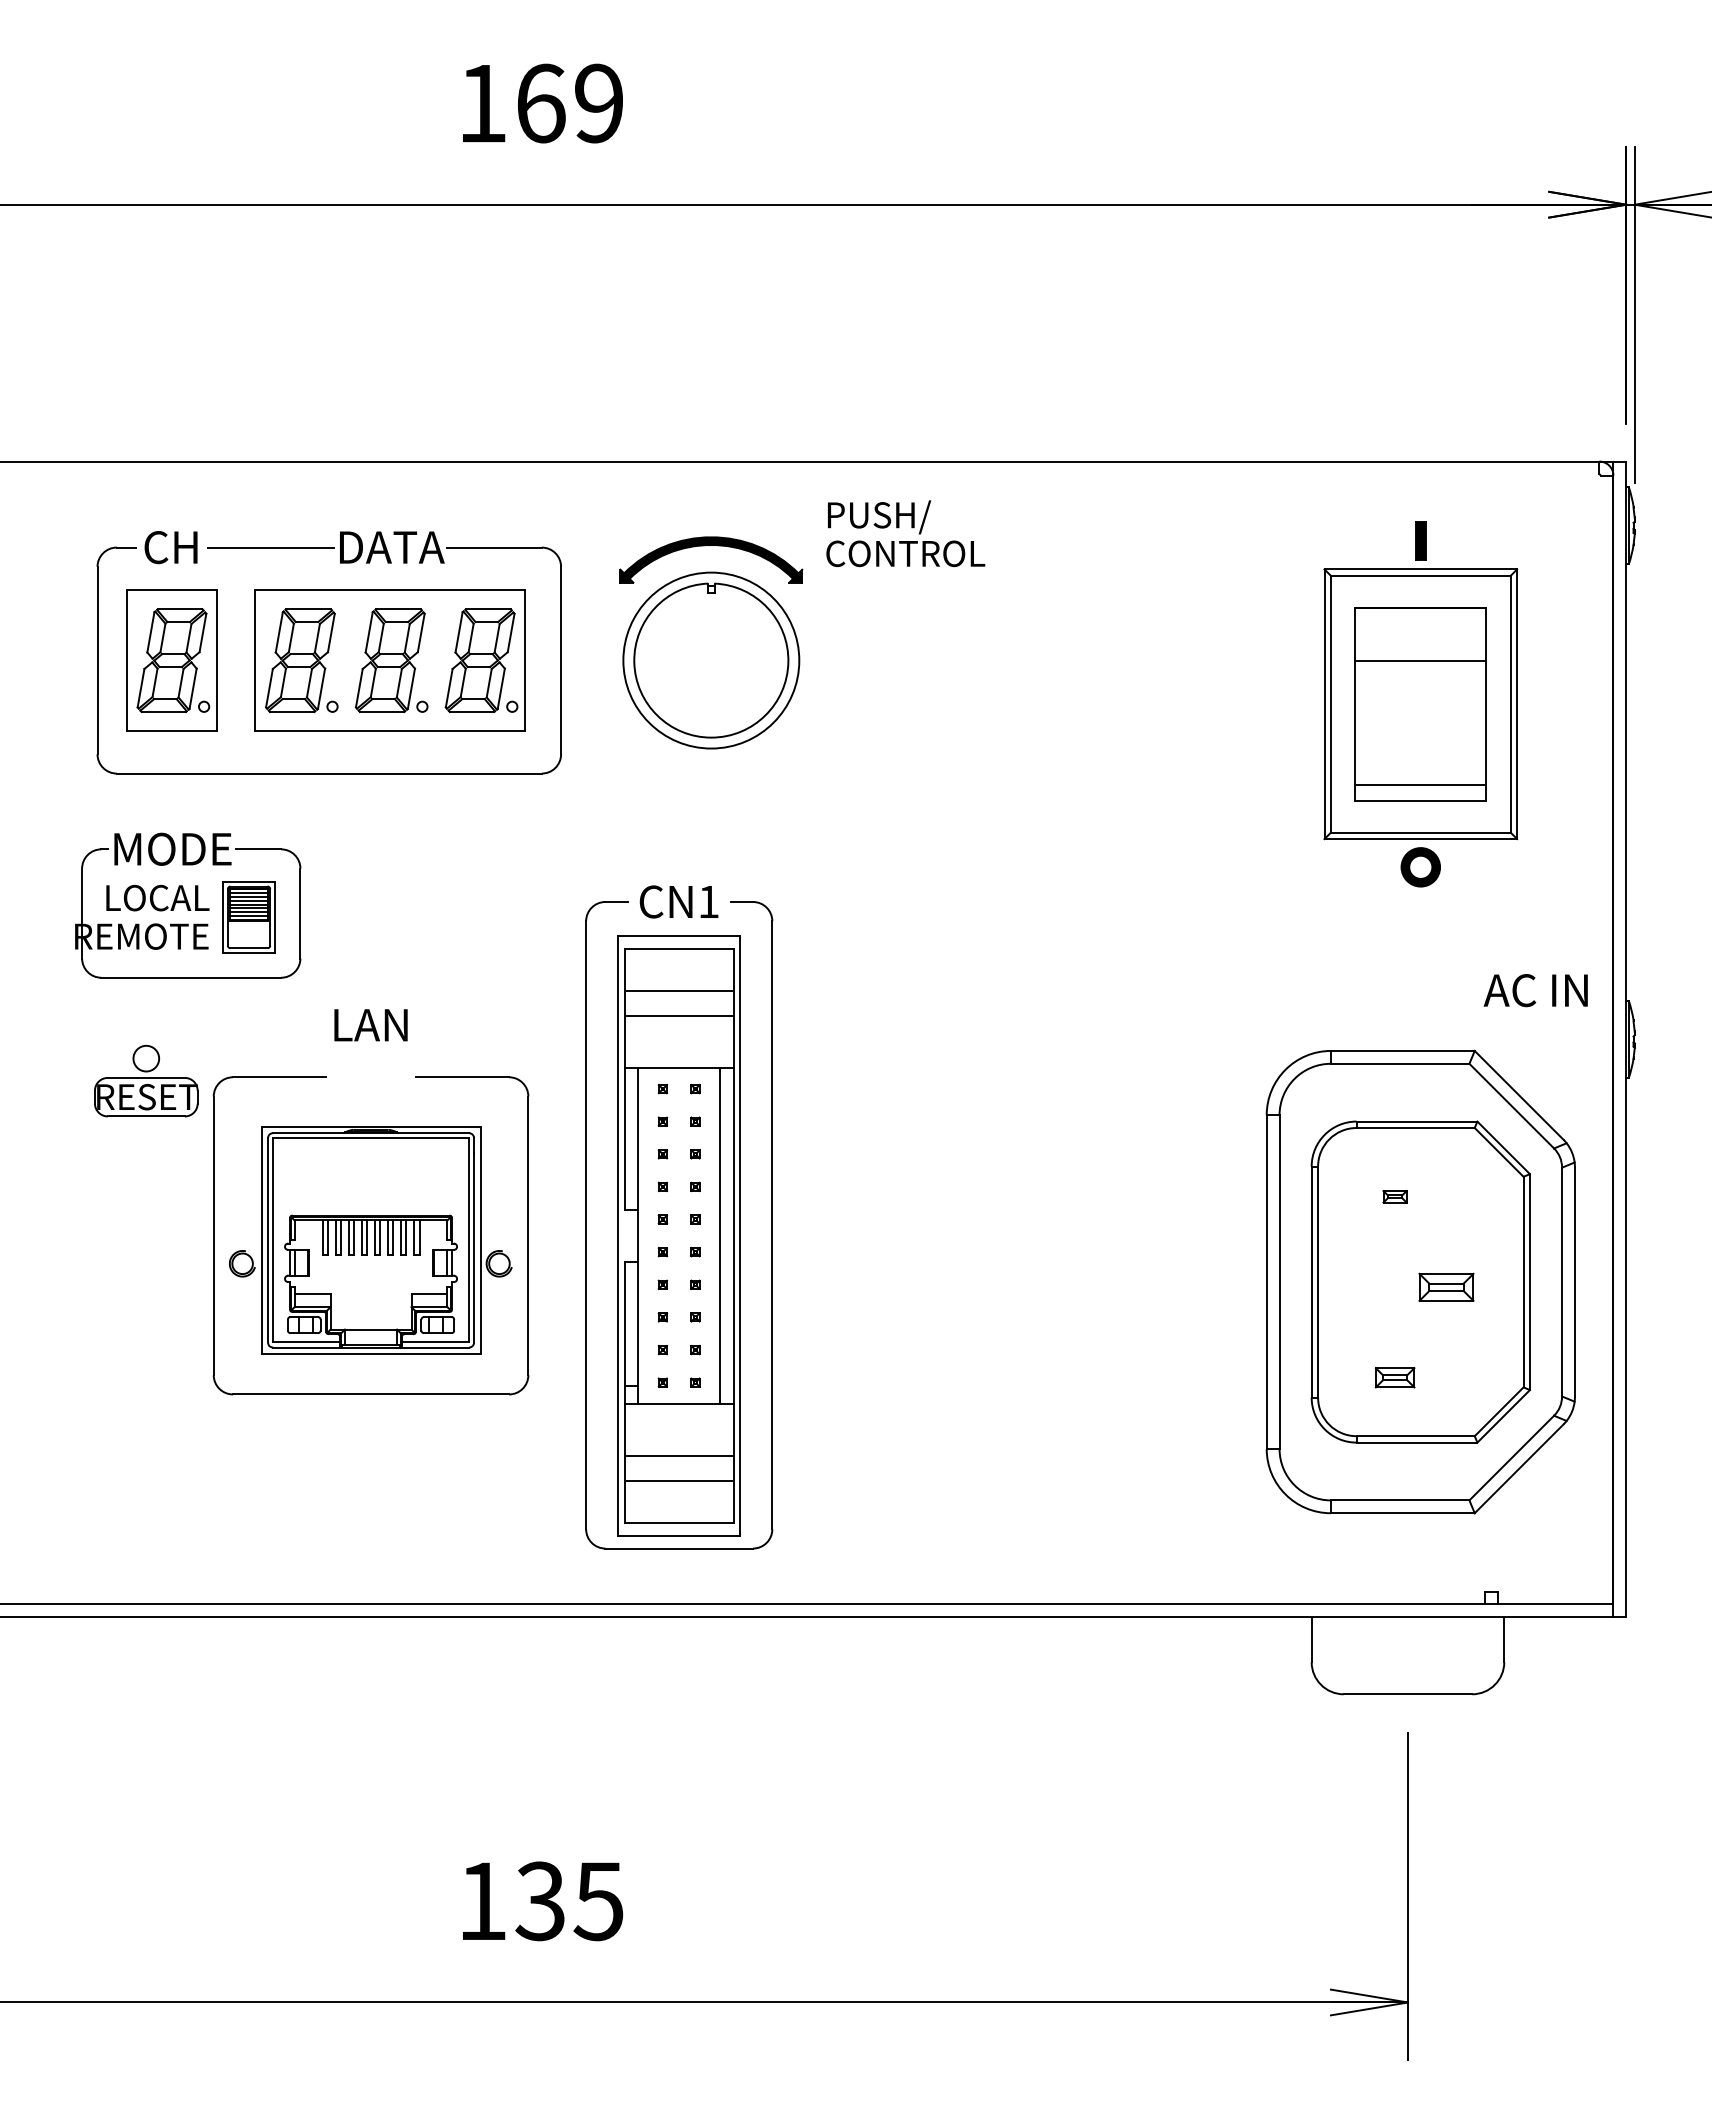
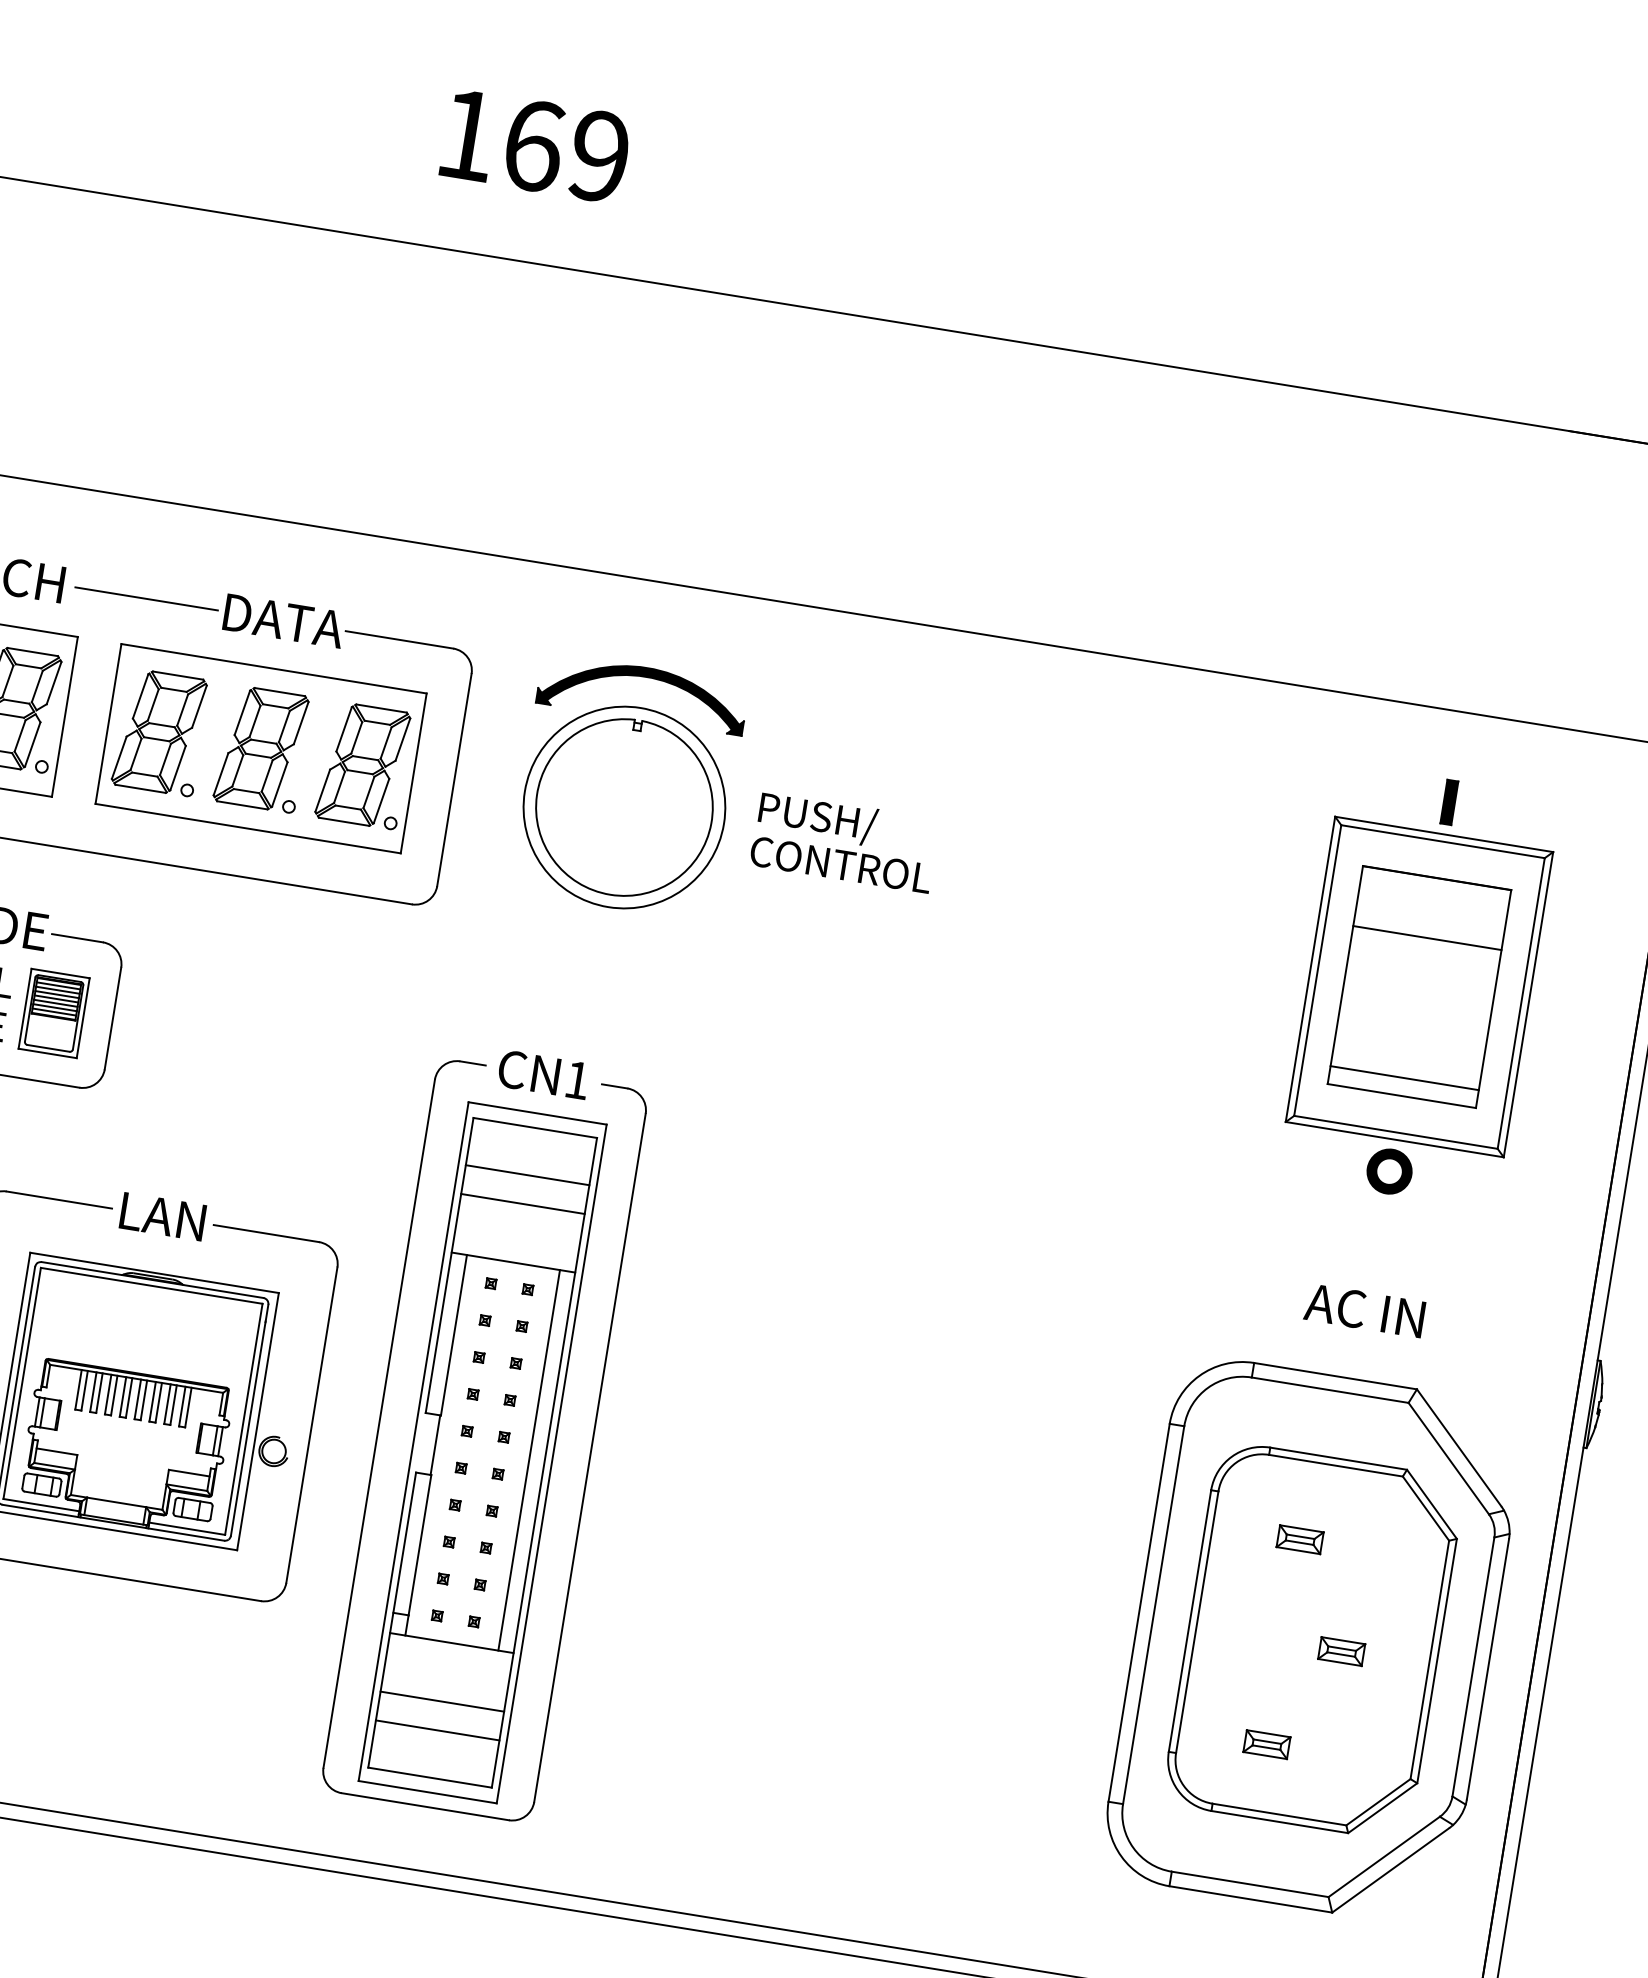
text: (905, 533) -> (844, 841), moved
text: (1535, 990) -> (1364, 1310), moved
text: (370, 1025) -> (162, 1216), moved
part: (1394, 1196) -> (1299, 1539), size x1.67
part: (1446, 1286) -> (1341, 1650), size x0.71

